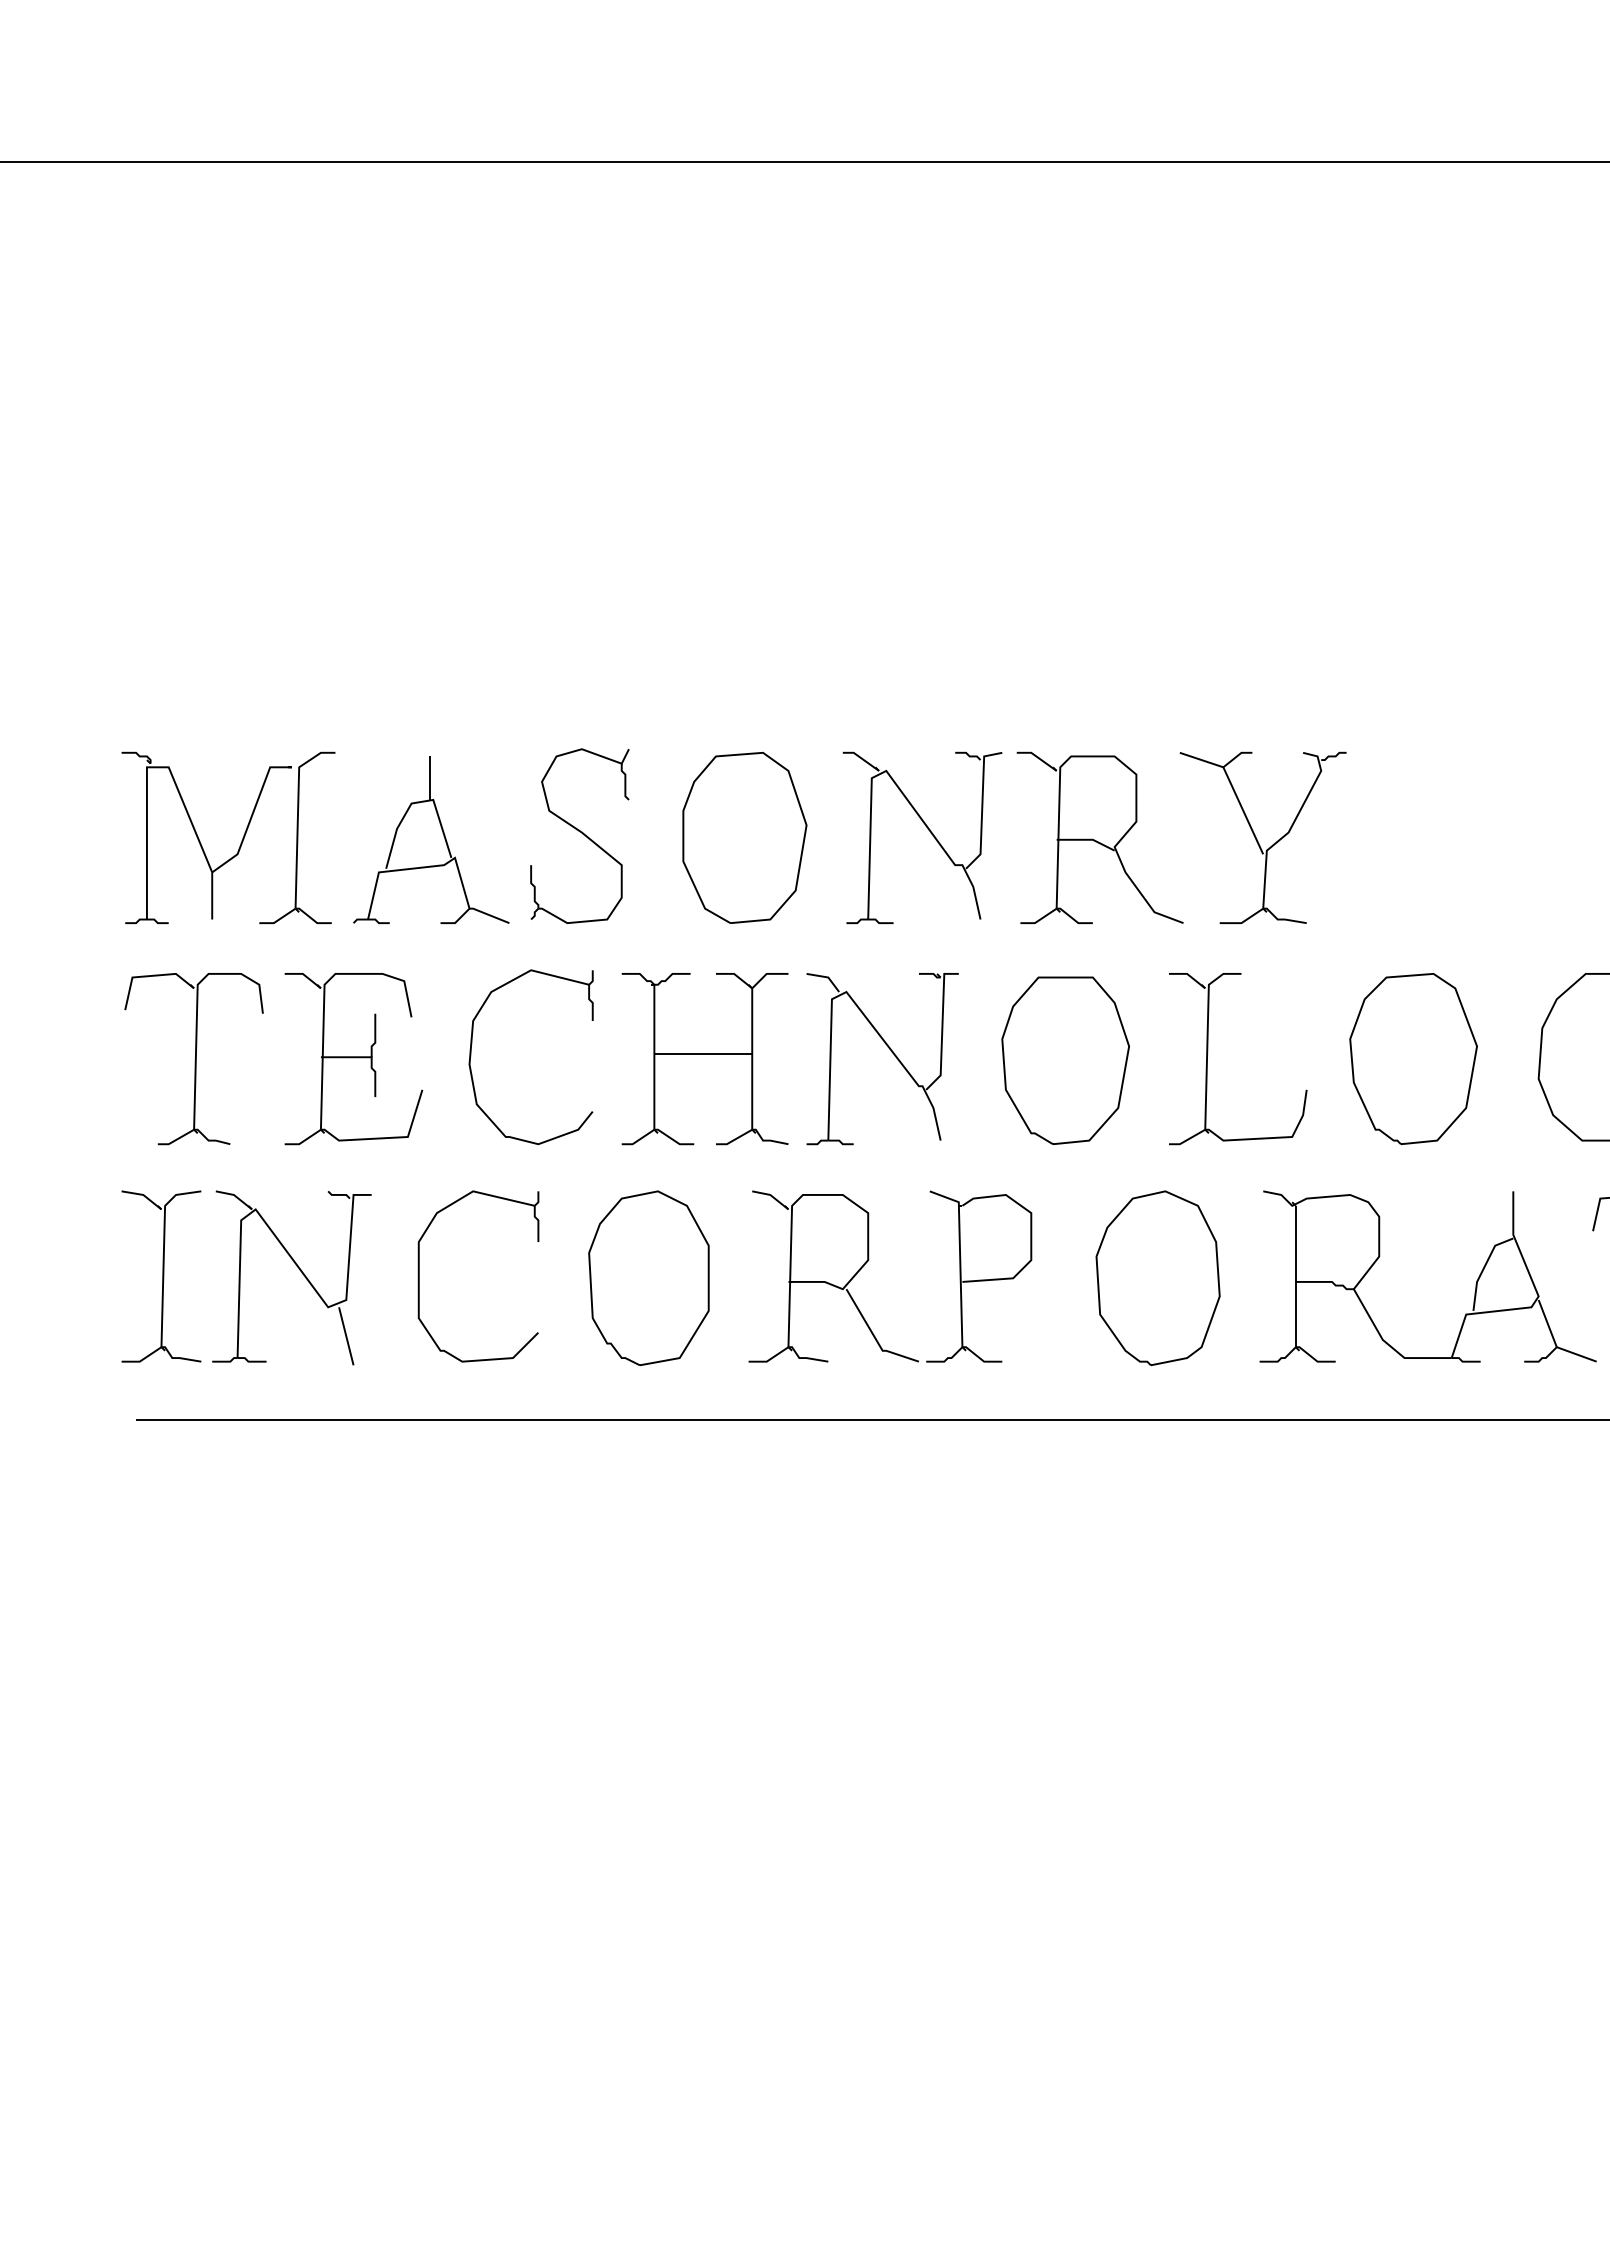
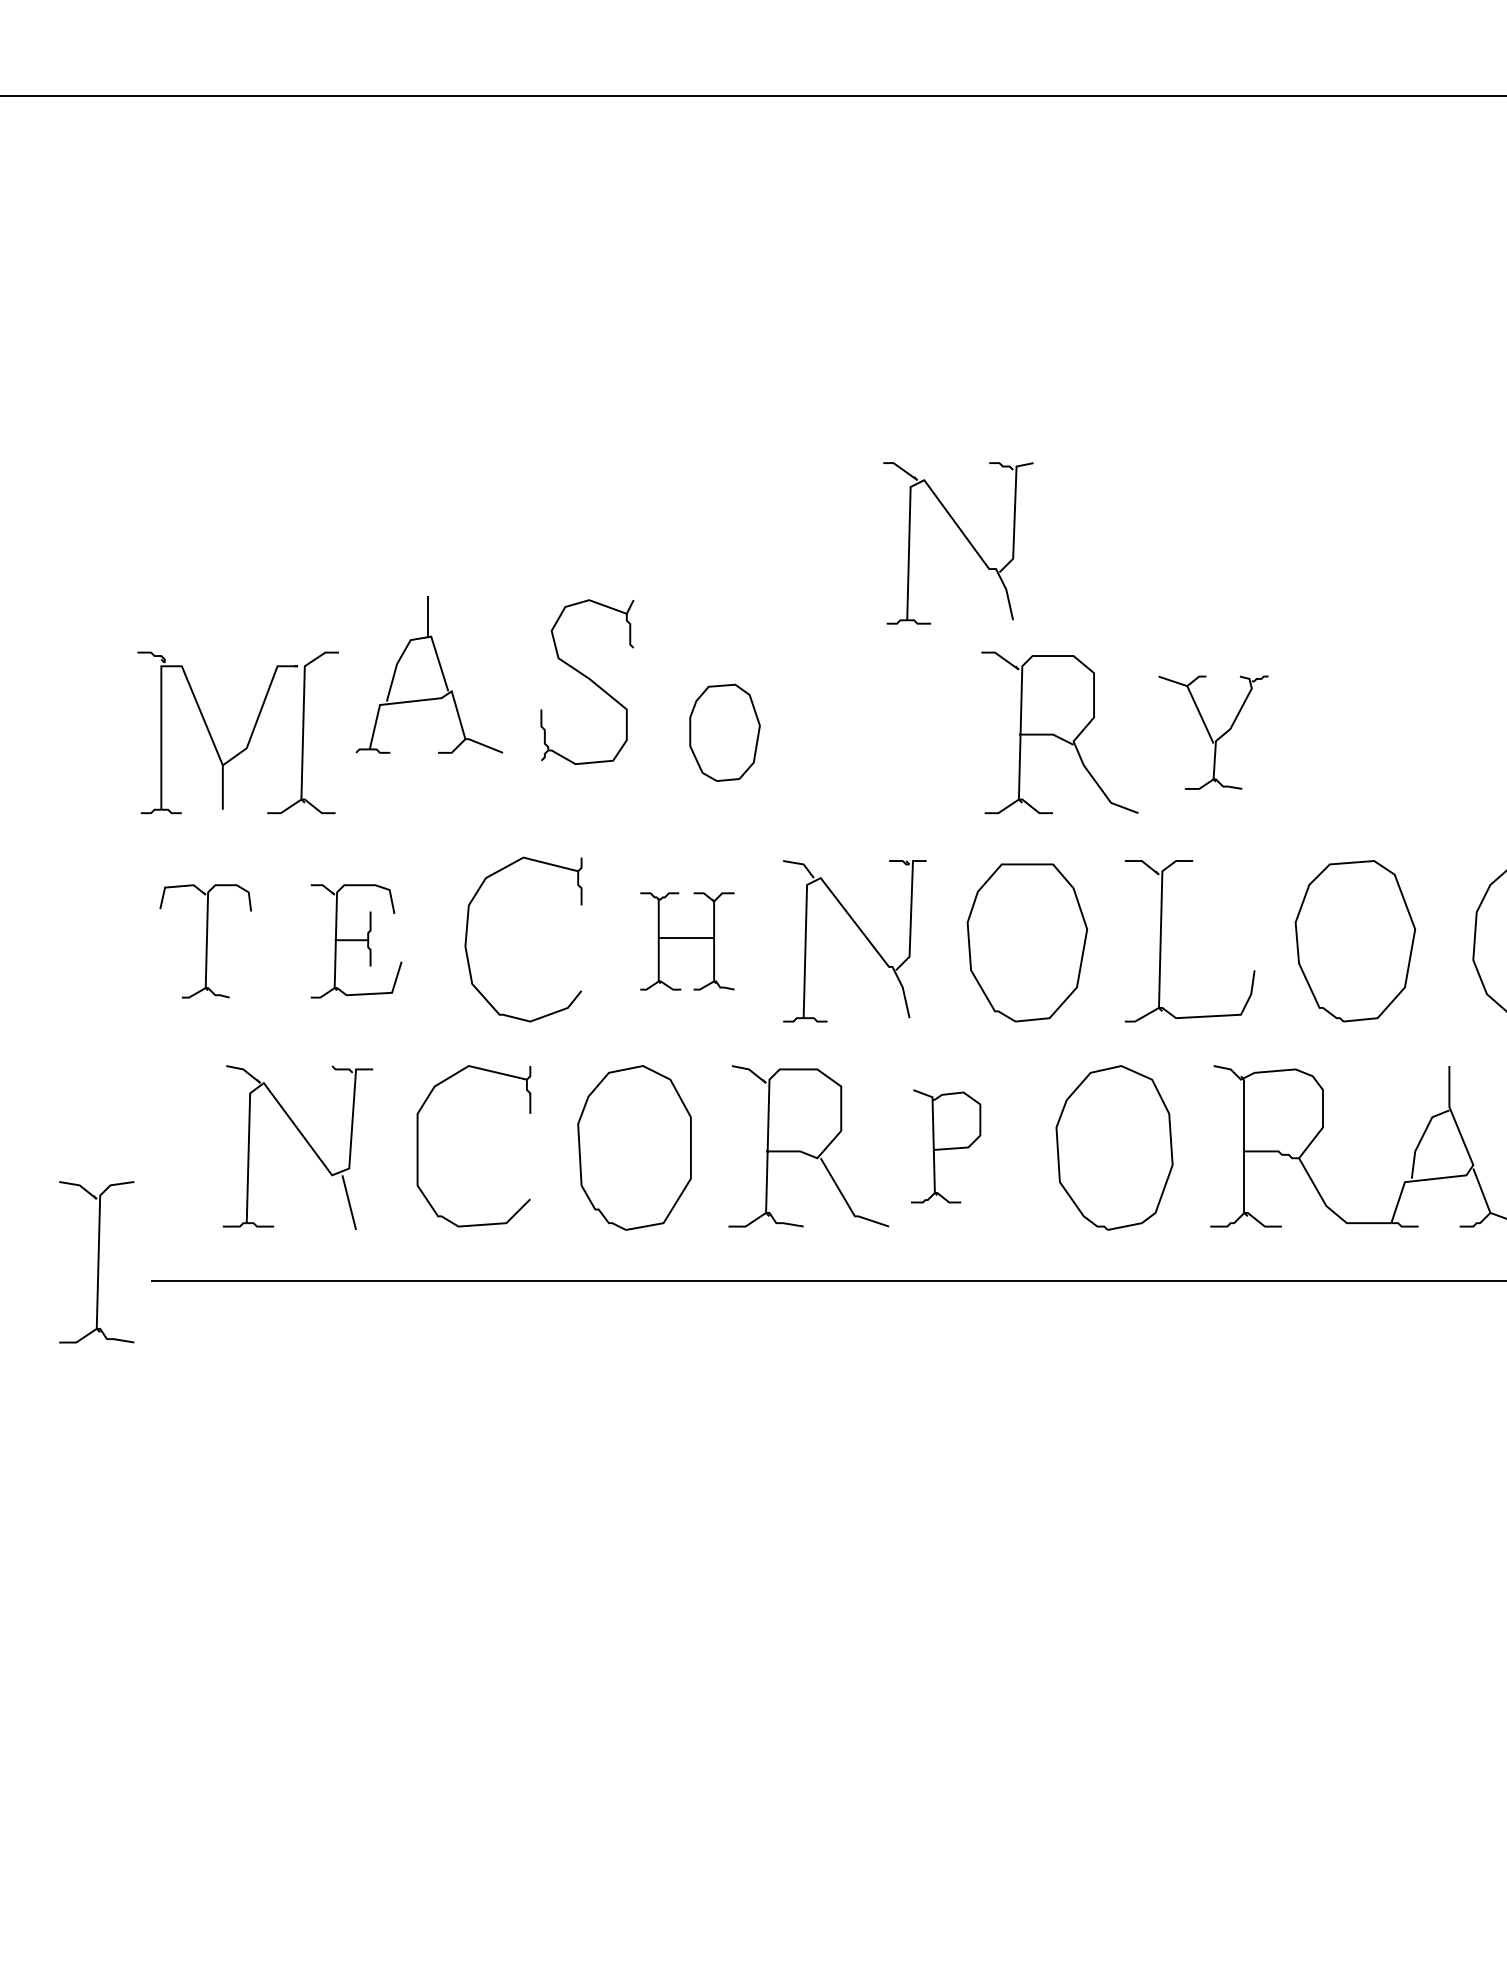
part: (930, 833) -> (965, 539), moved
part: (579, 835) -> (587, 681), moved
part: (443, 836) -> (440, 671), moved
part: (744, 837) -> (724, 732), size x0.6
part: (1262, 837) -> (1212, 732), size x0.7
part: (193, 1059) -> (205, 941), size x0.7
part: (353, 1059) -> (356, 941), size x0.7
part: (704, 1059) -> (686, 941), size x0.6
part: (161, 1276) -> (96, 1262), moved
part: (979, 1276) -> (946, 1146), size x0.7

